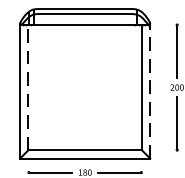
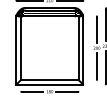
line: (27, 86) -> (20, 47), dashed -> solid
line: (151, 90) -> (83, 49), dashed -> solid

